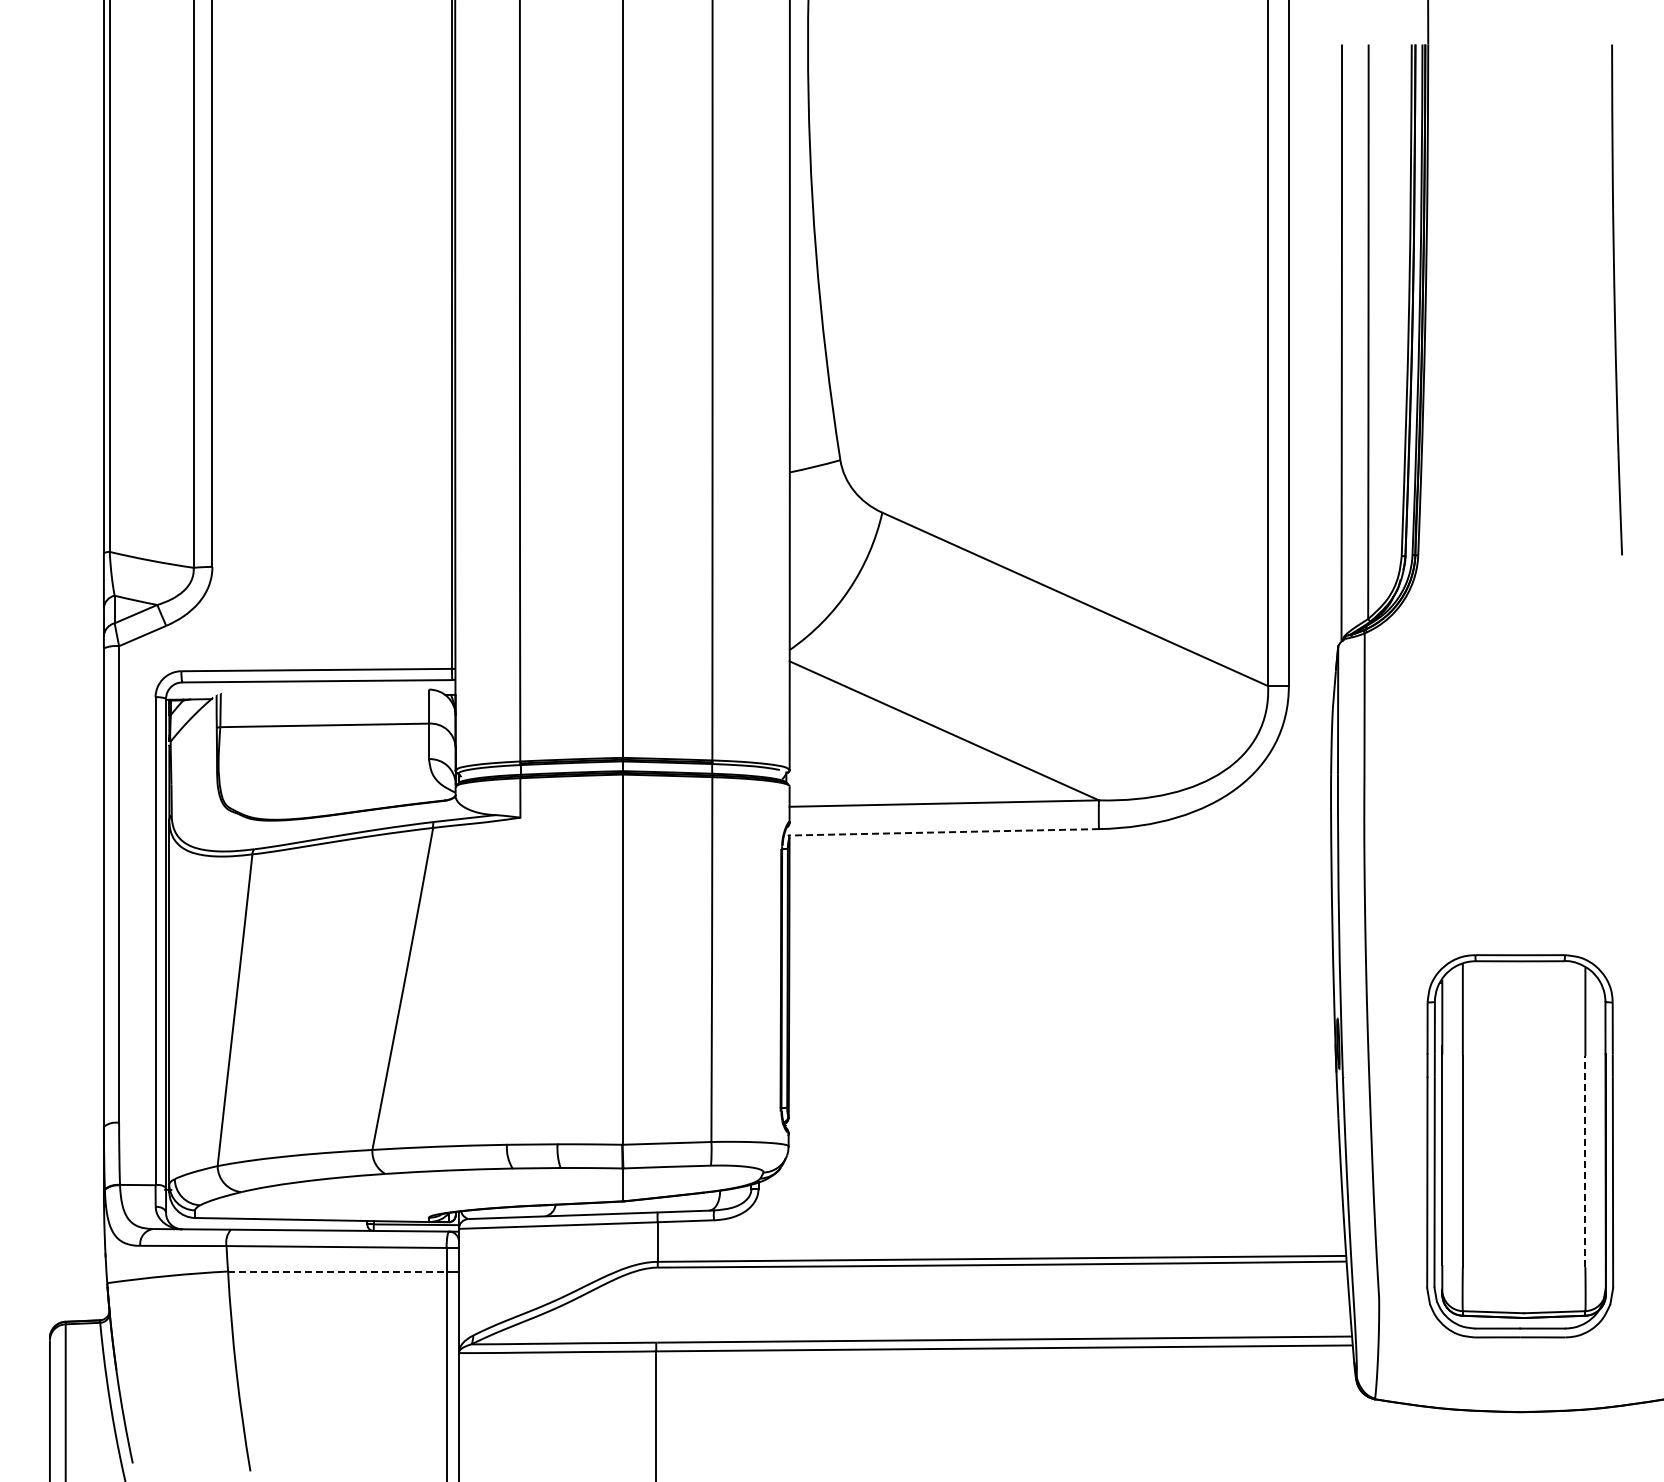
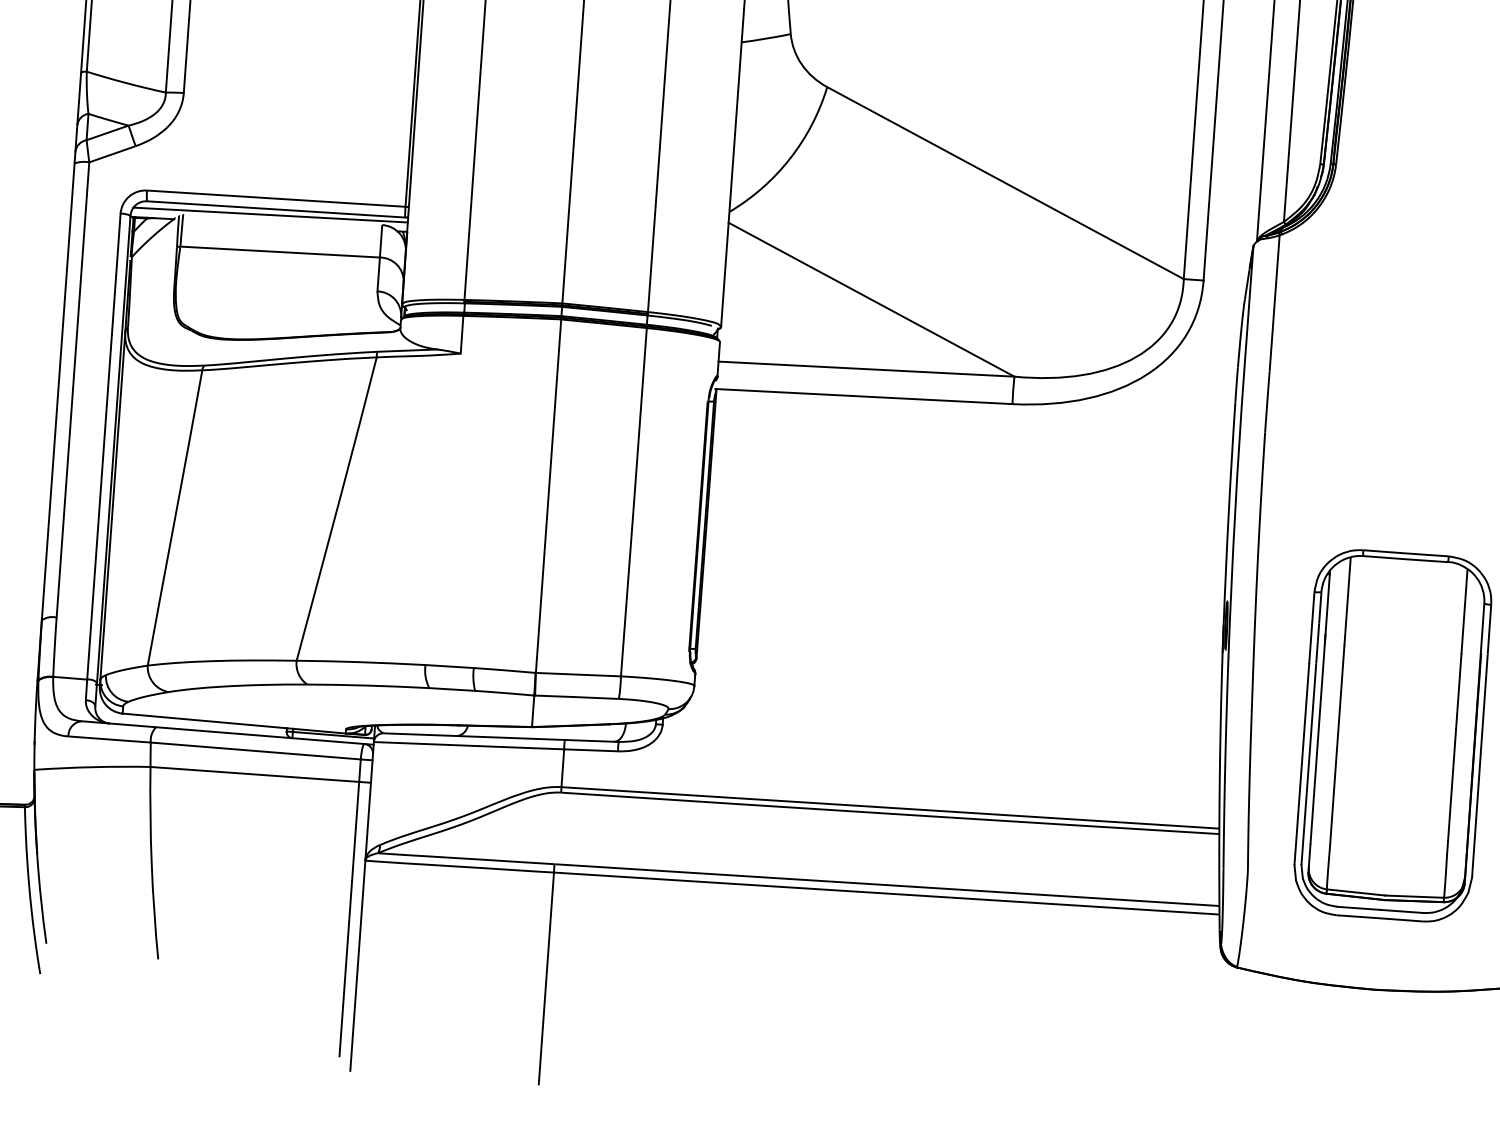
line: (311, 687) -> (270, 214), added
line: (943, 832) -> (863, 396), dashed -> solid
line: (1585, 1161) -> (1454, 754), dashed -> solid
line: (337, 1271) -> (255, 774), dashed -> solid

